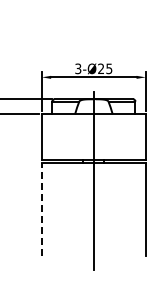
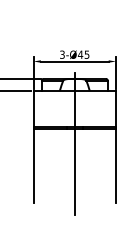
text: (100, 68) -> (80, 54), 3-Ø25 -> 3-Ø45
line: (41, 209) -> (33, 166), dashed -> solid

